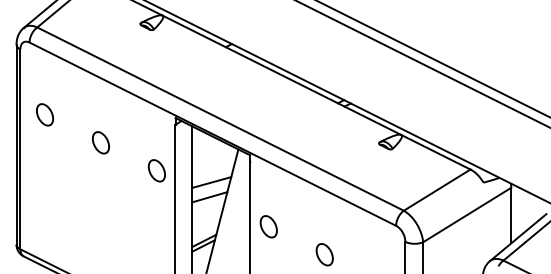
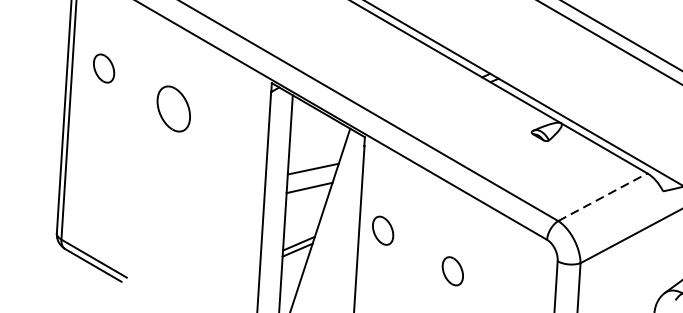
part: (100, 142) -> (173, 108), size x1.6
part: (156, 170) -> (243, 149), removed
line: (437, 189) -> (603, 196), solid -> dashed

